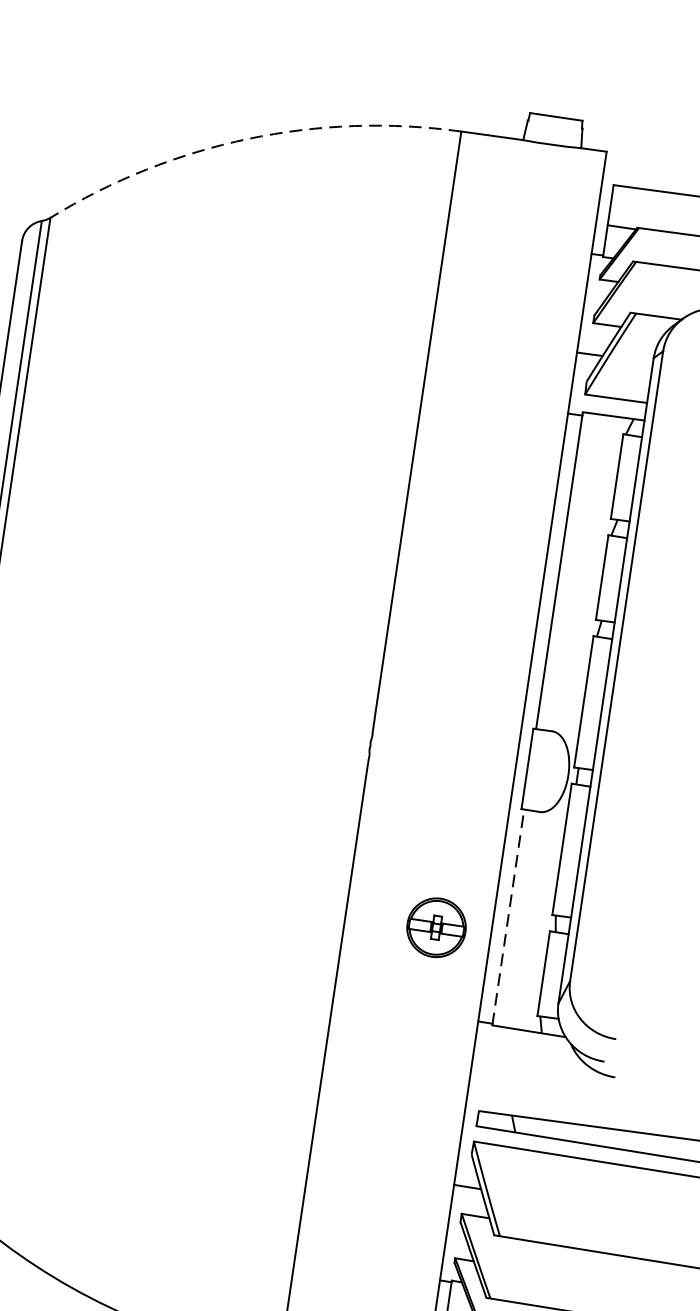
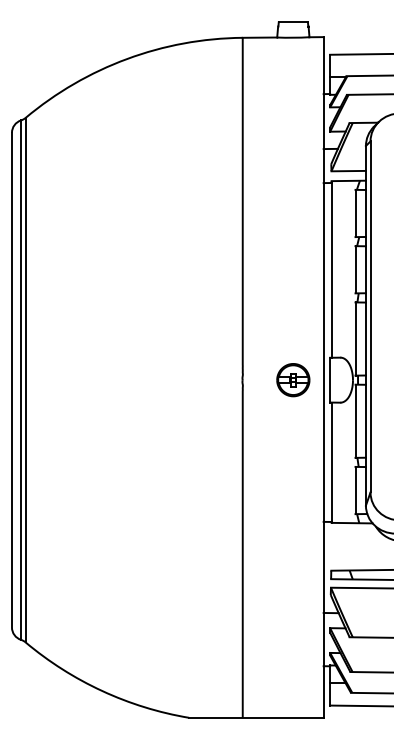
arc: (248, 139) -> (127, 59), dashed -> solid
line: (508, 916) -> (331, 462), dashed -> solid
part: (436, 928) -> (293, 380), moved

